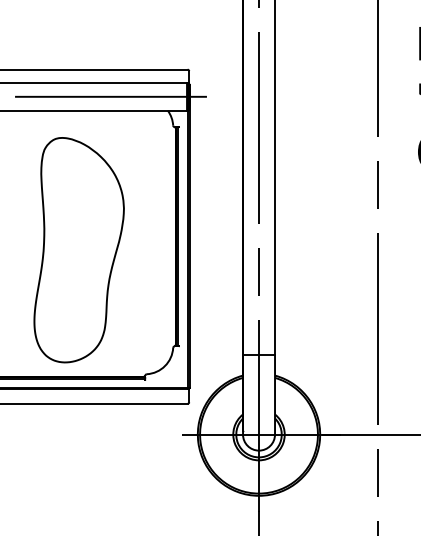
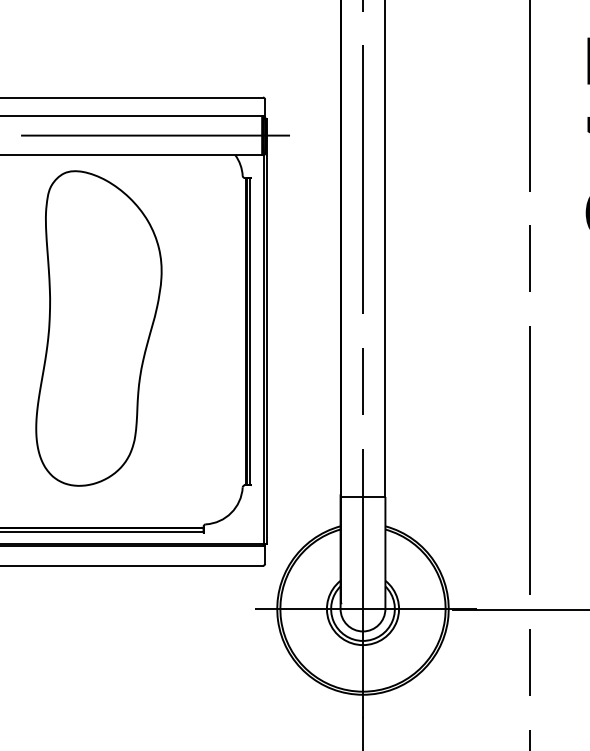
part: (78, 250) -> (98, 328), moved

